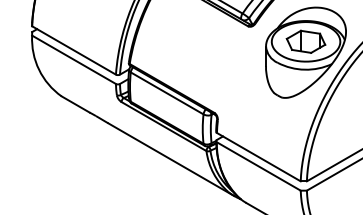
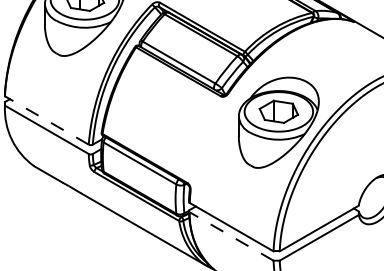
line: (73, 50) -> (46, 120), solid -> dashed
line: (258, 166) -> (231, 236), solid -> dashed

